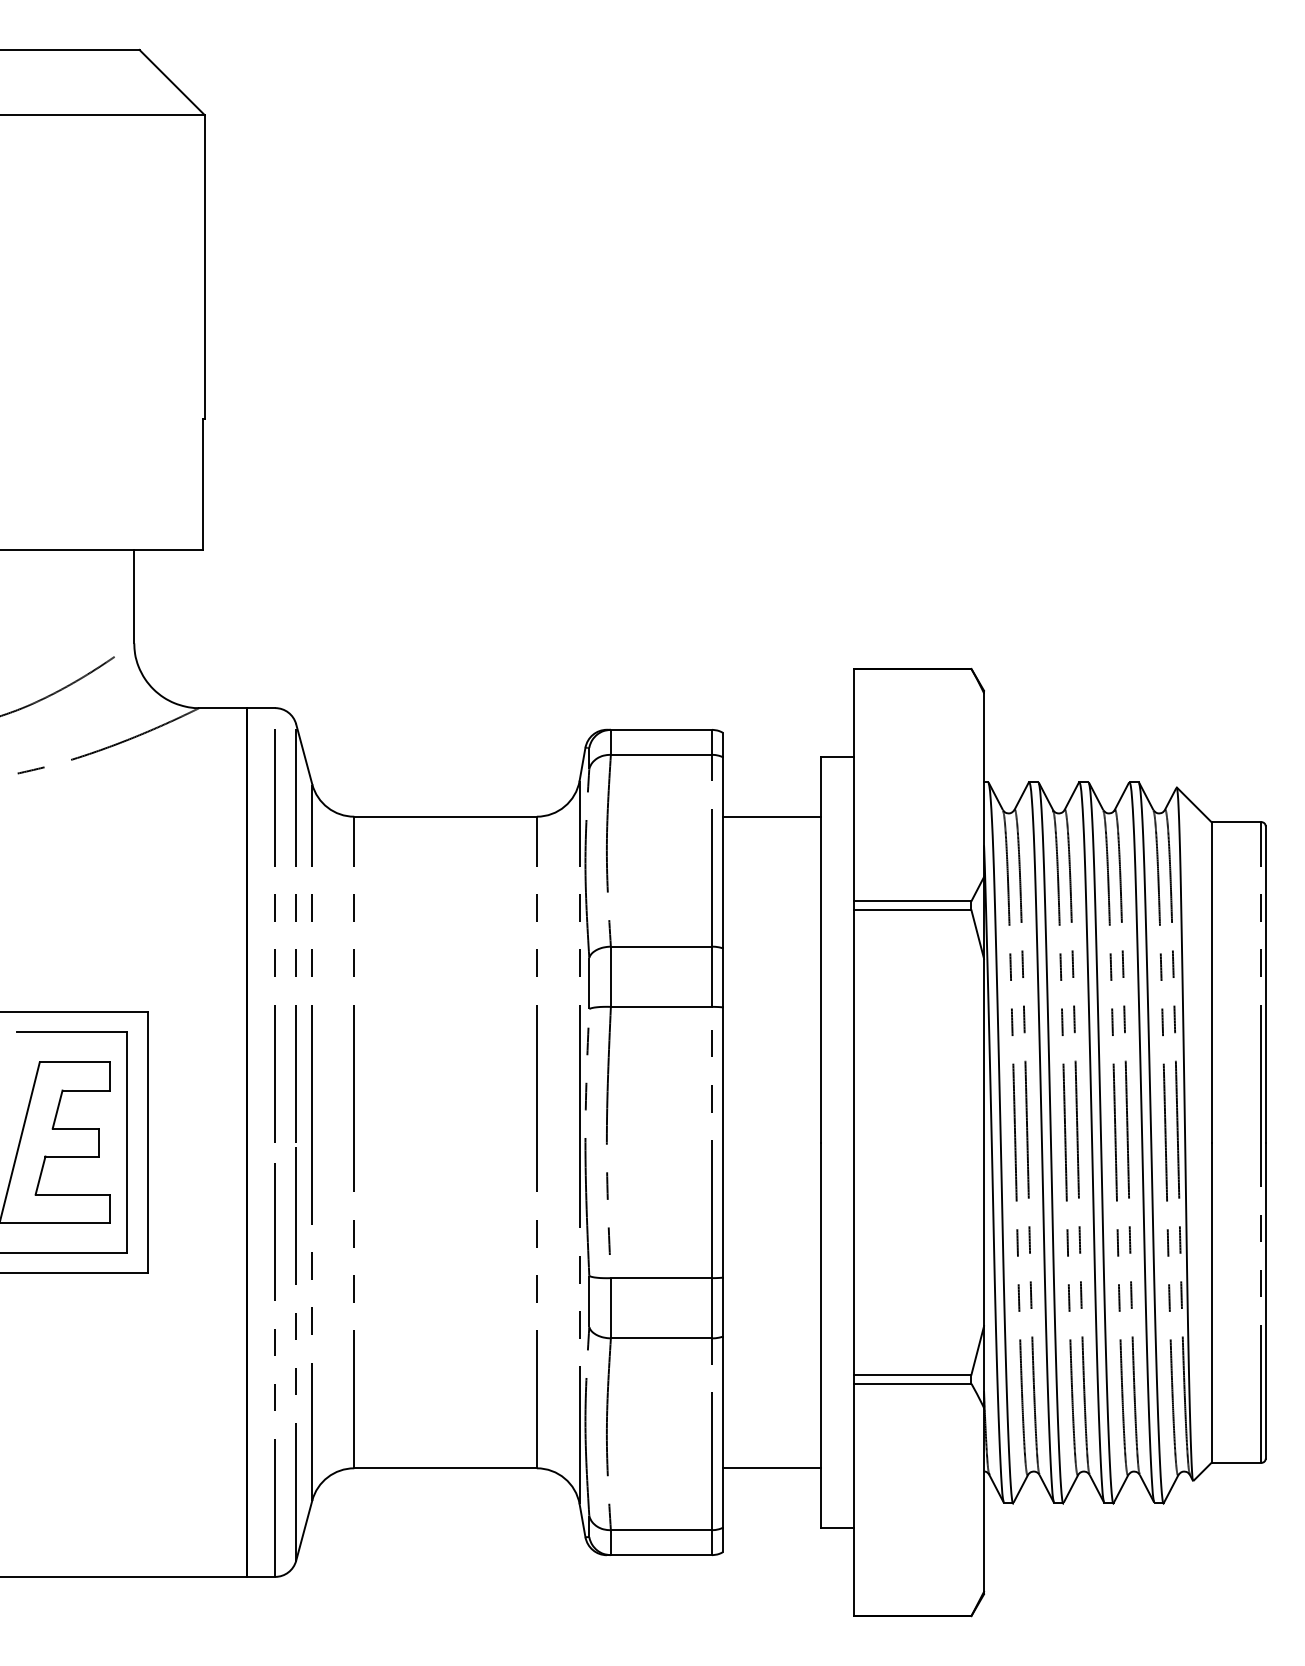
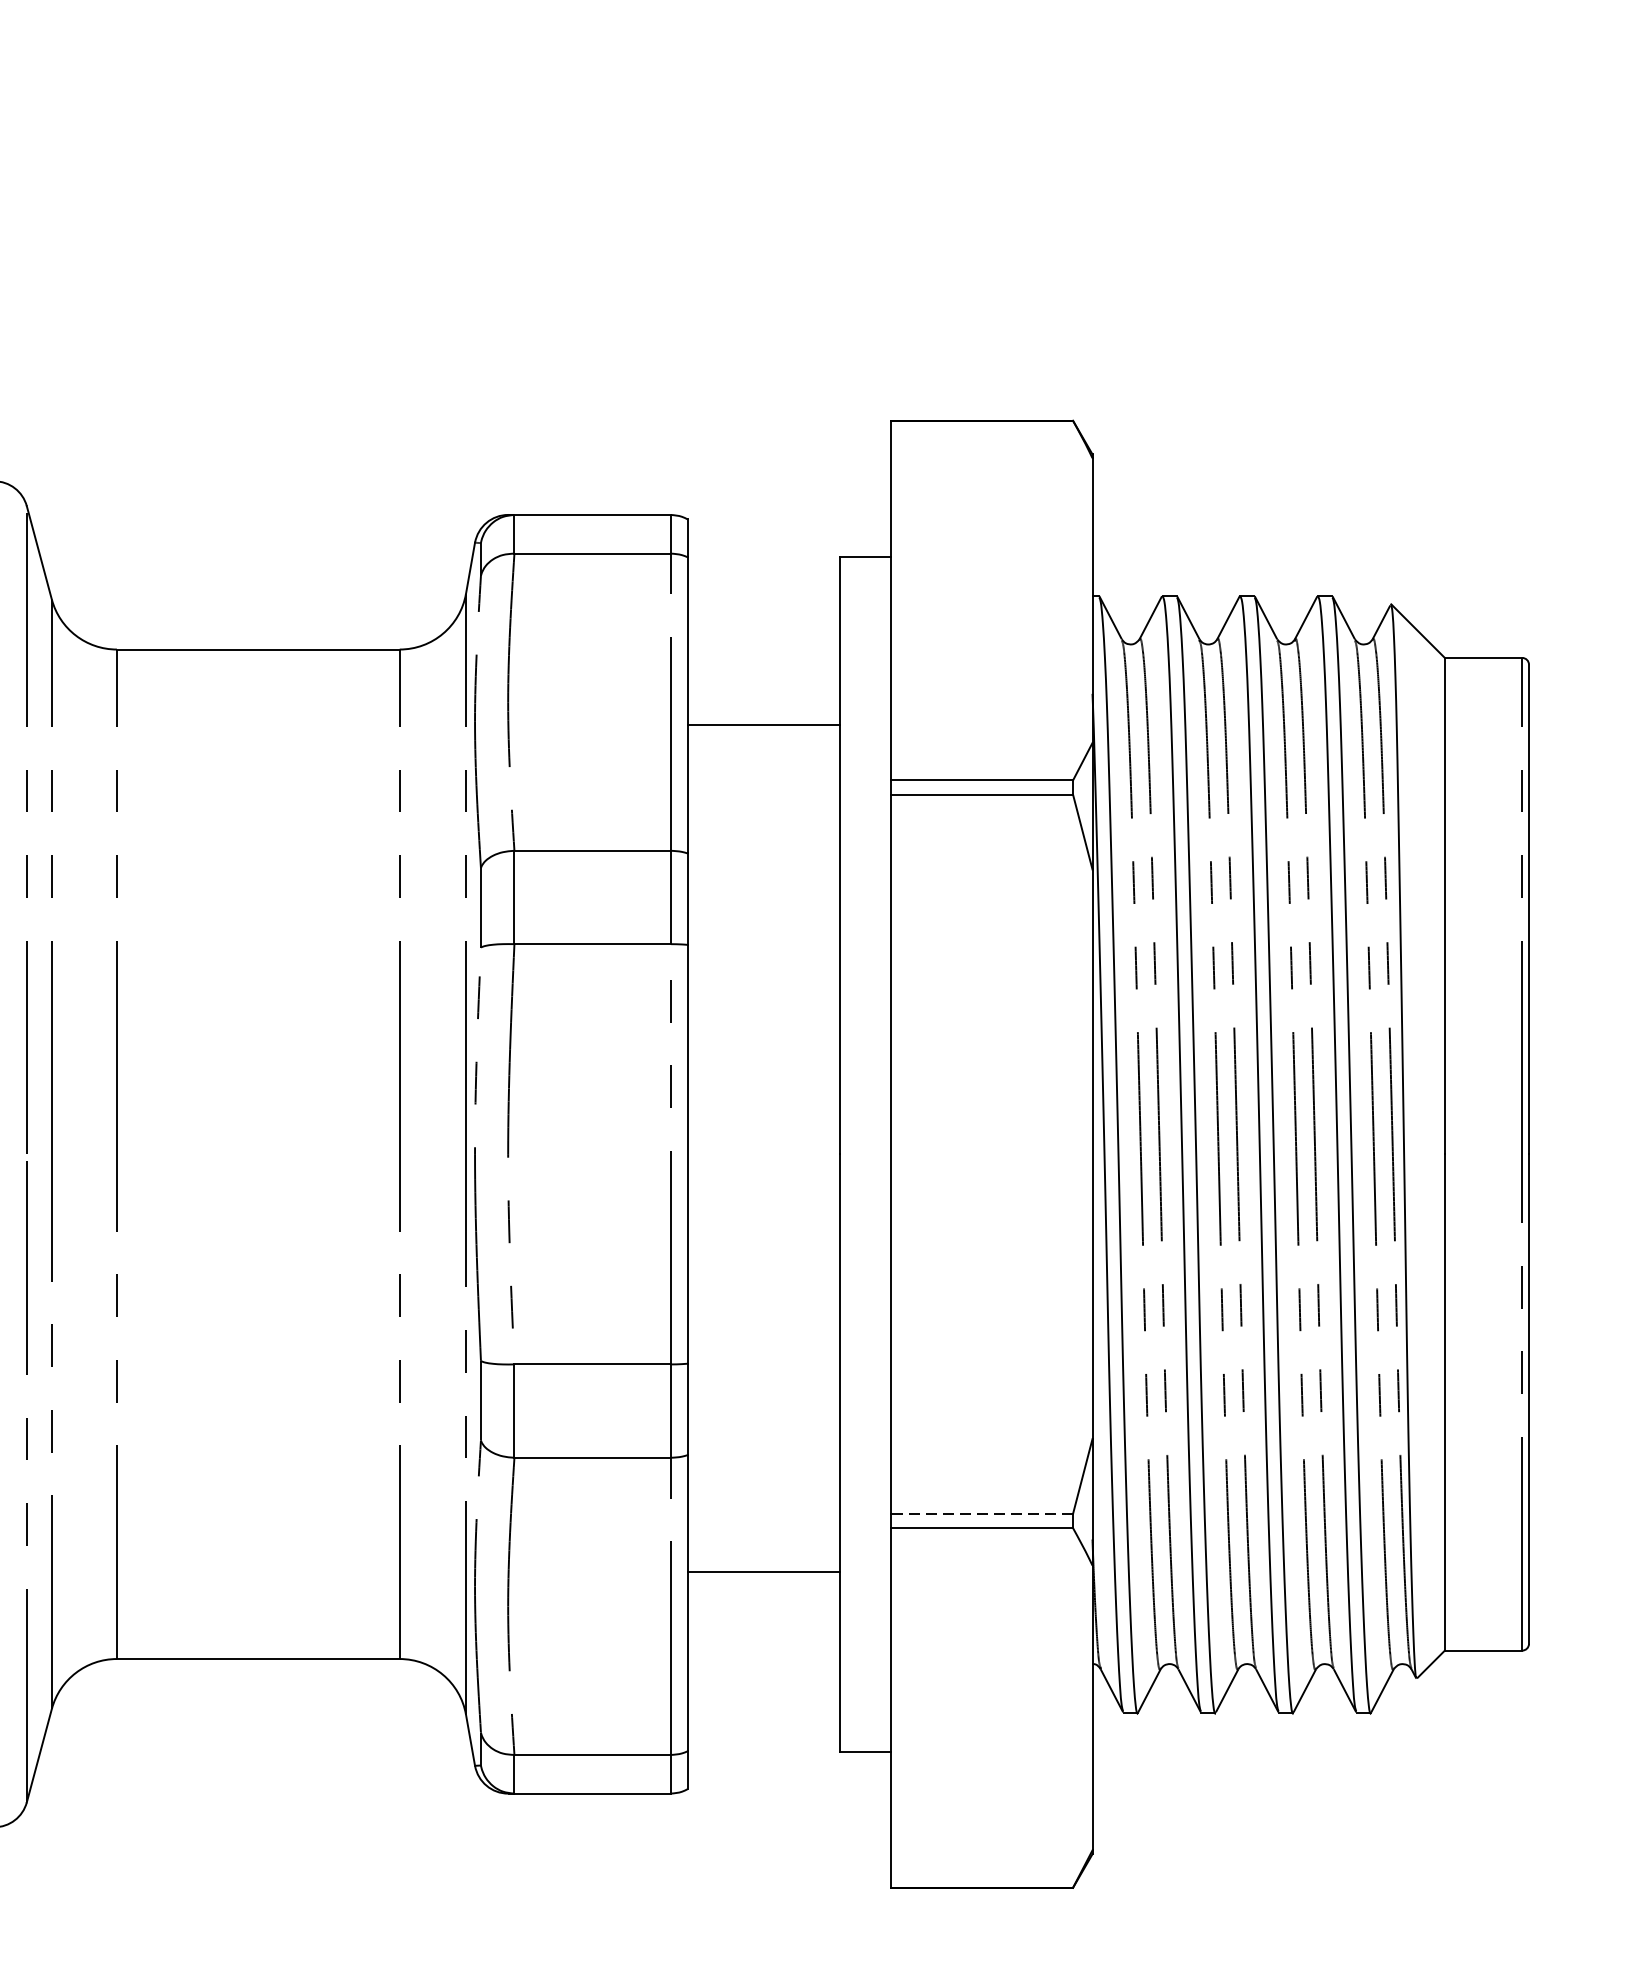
line: (771, 816) -> (763, 725), moved
line: (912, 1374) -> (981, 1513), solid -> dashed
line: (771, 1468) -> (763, 1572), moved

